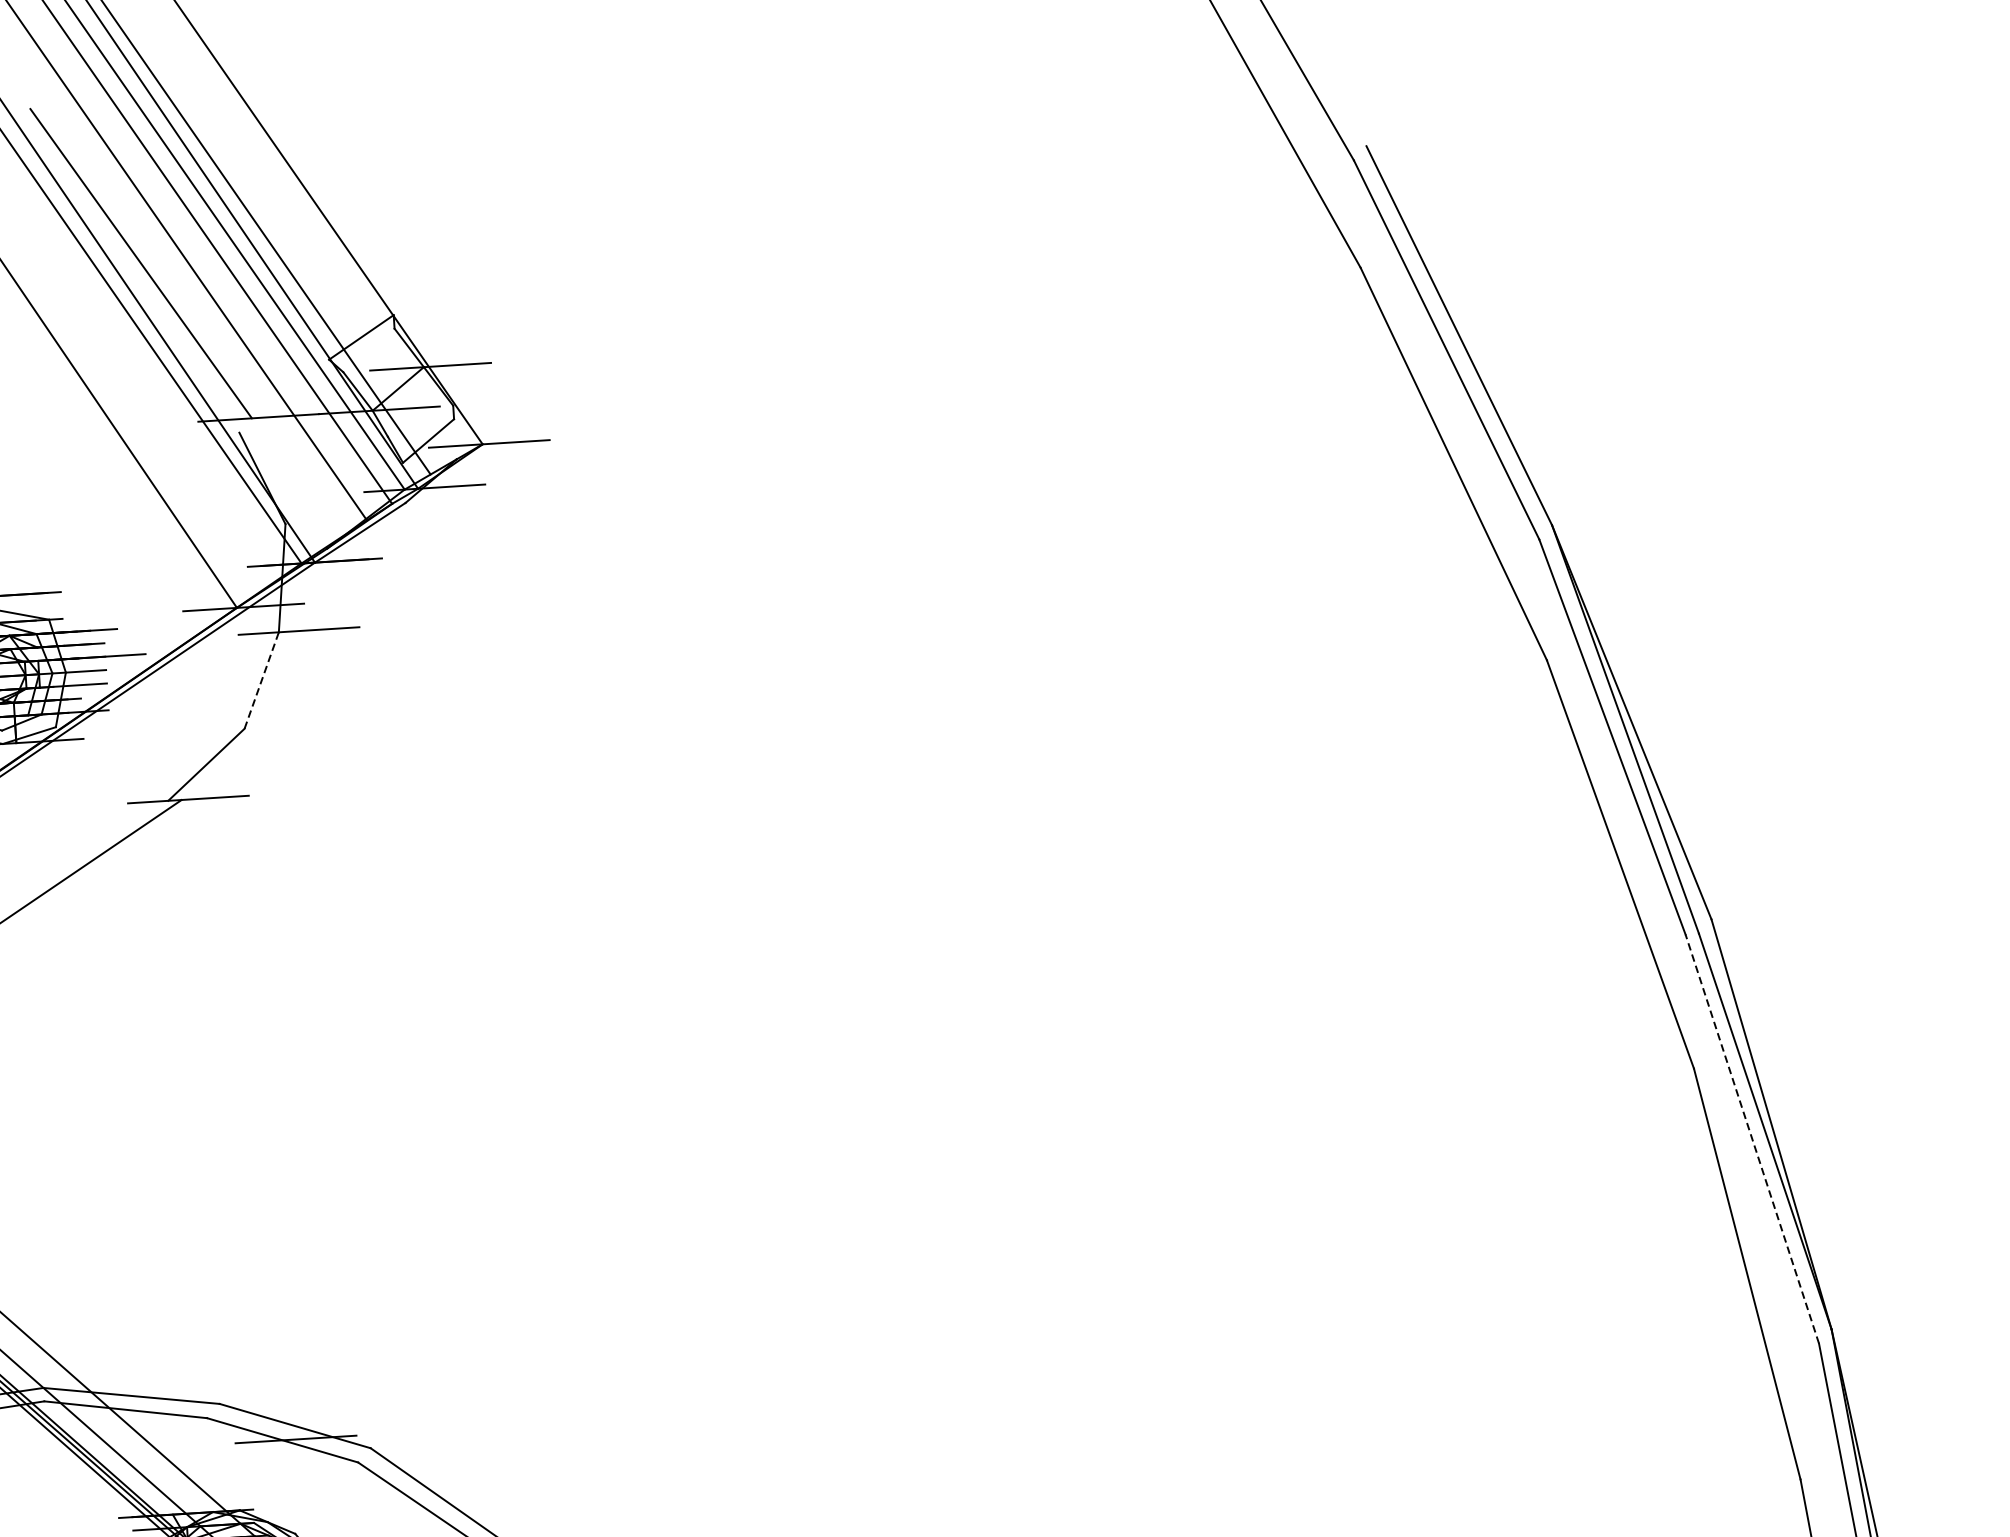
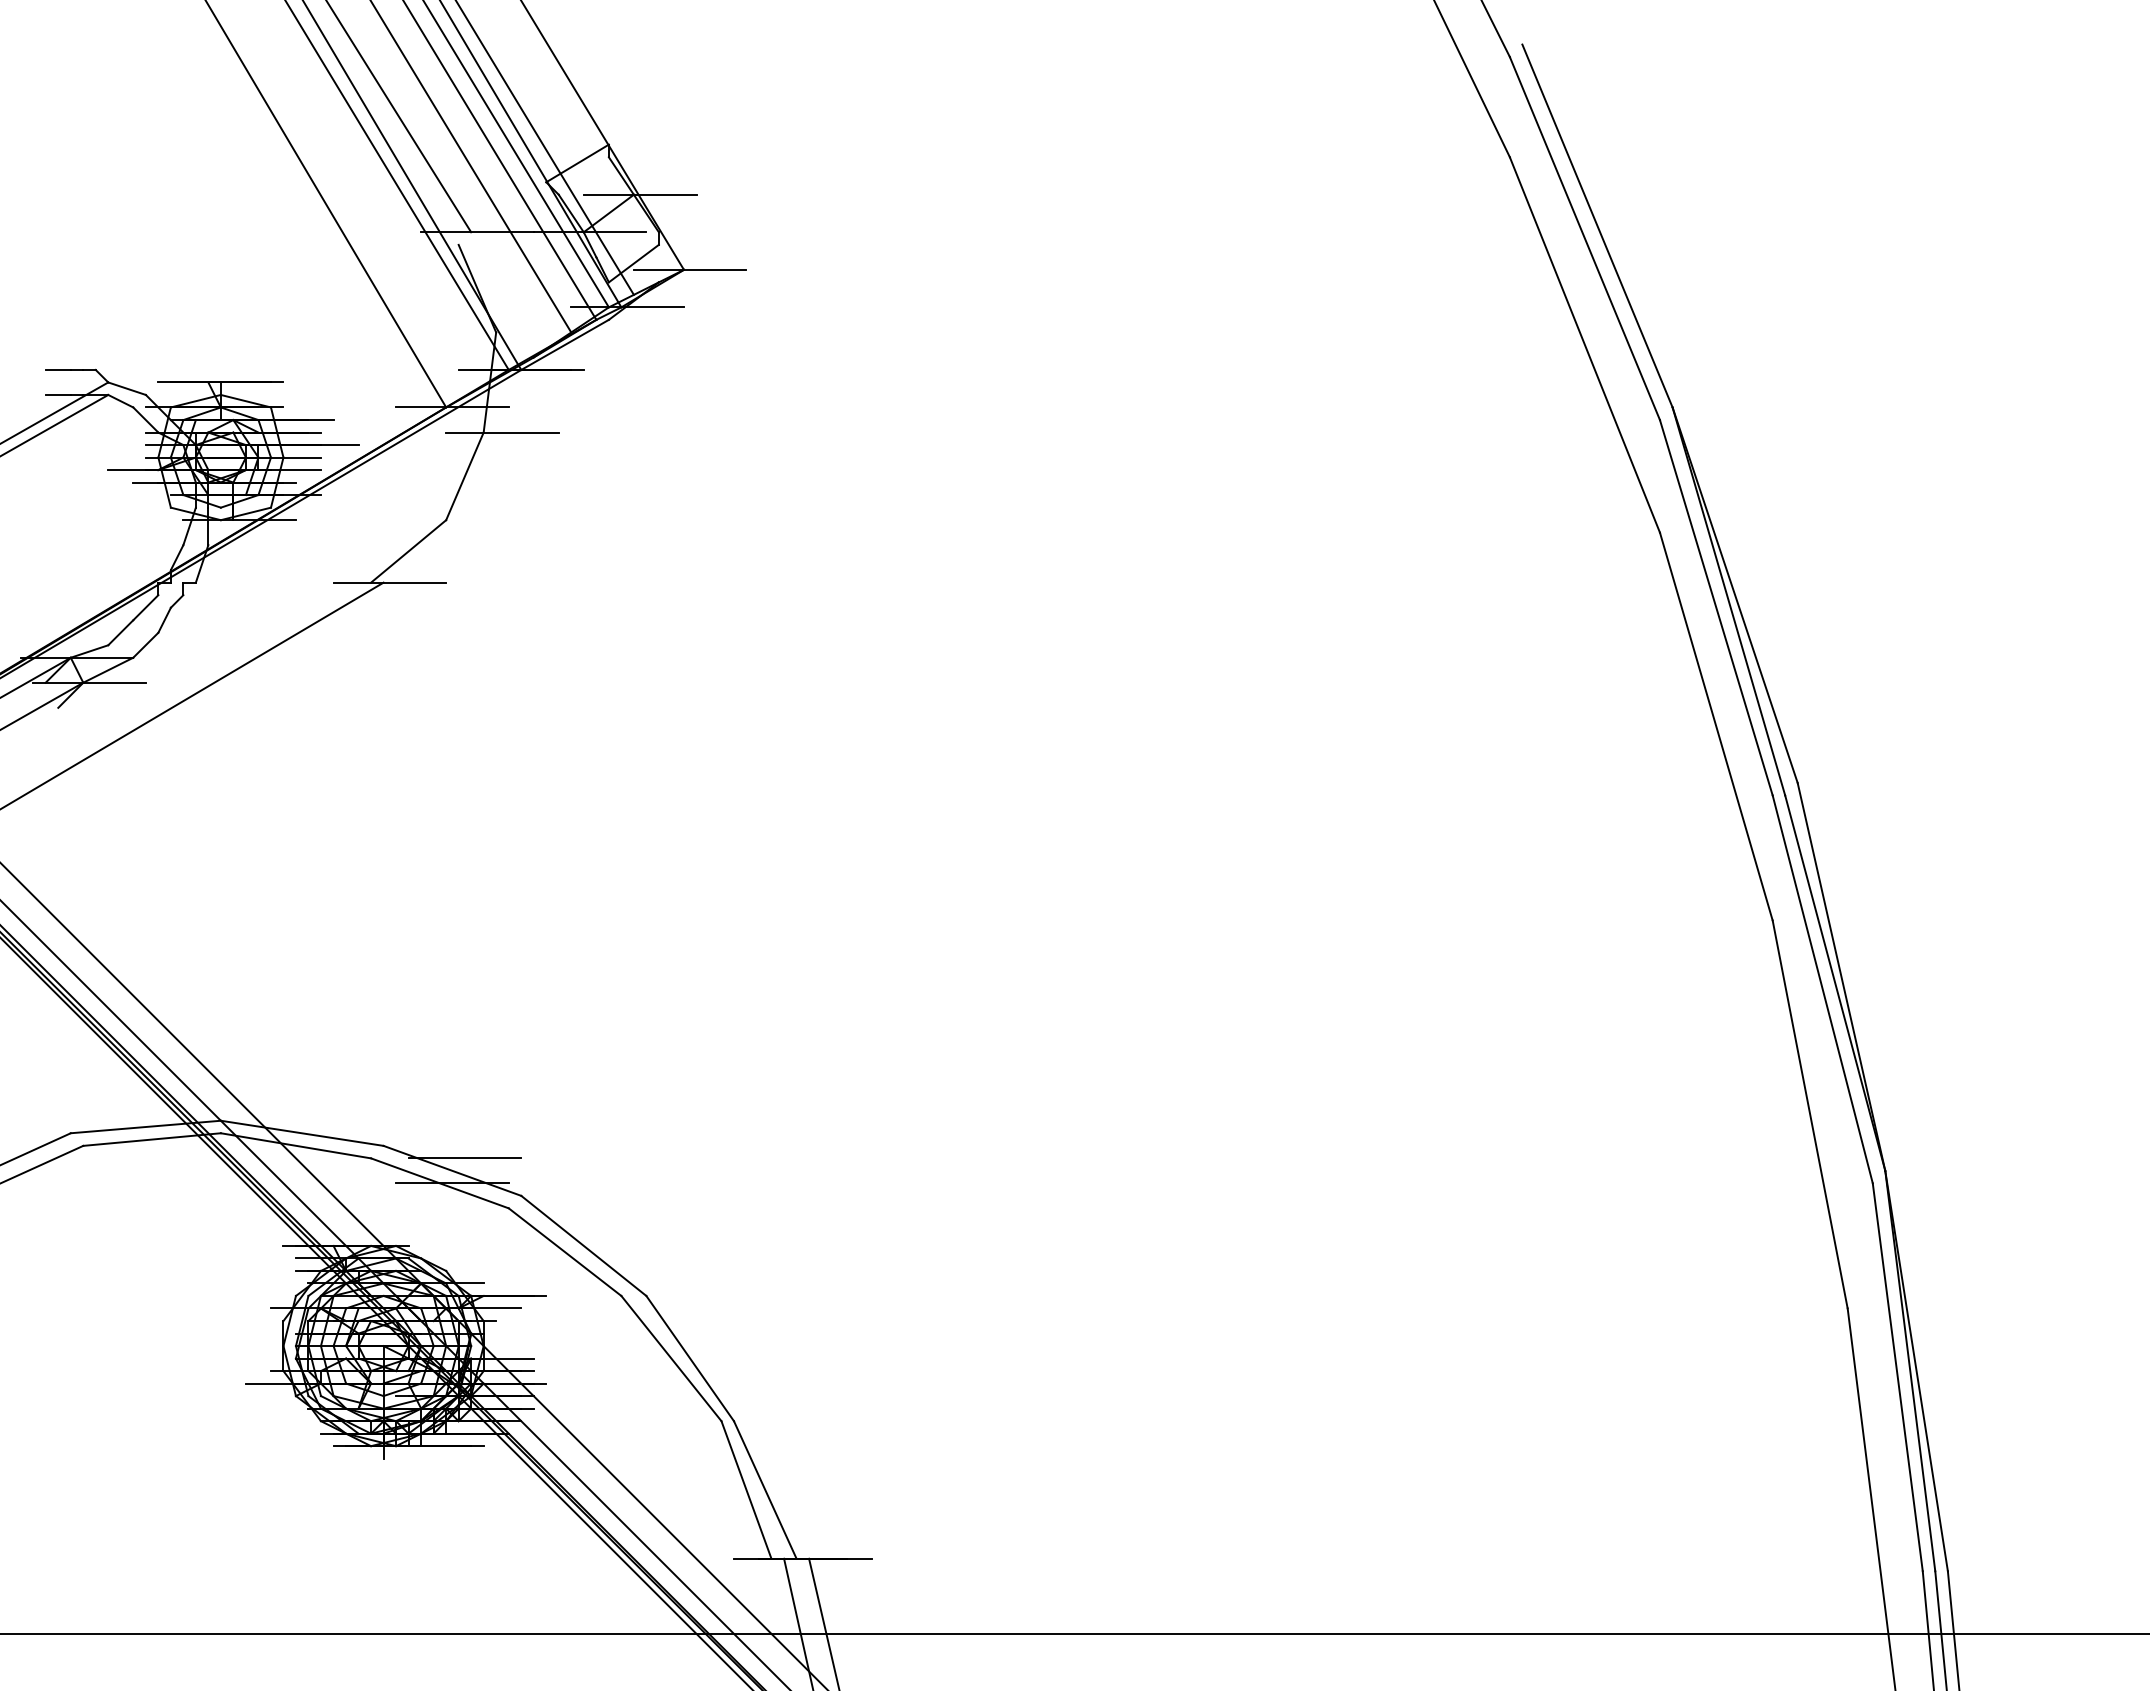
line: (261, 680) -> (464, 476), dashed -> solid
line: (1751, 1138) -> (1822, 988), dashed -> solid
line: (307, 1411) -> (464, 1158), added

